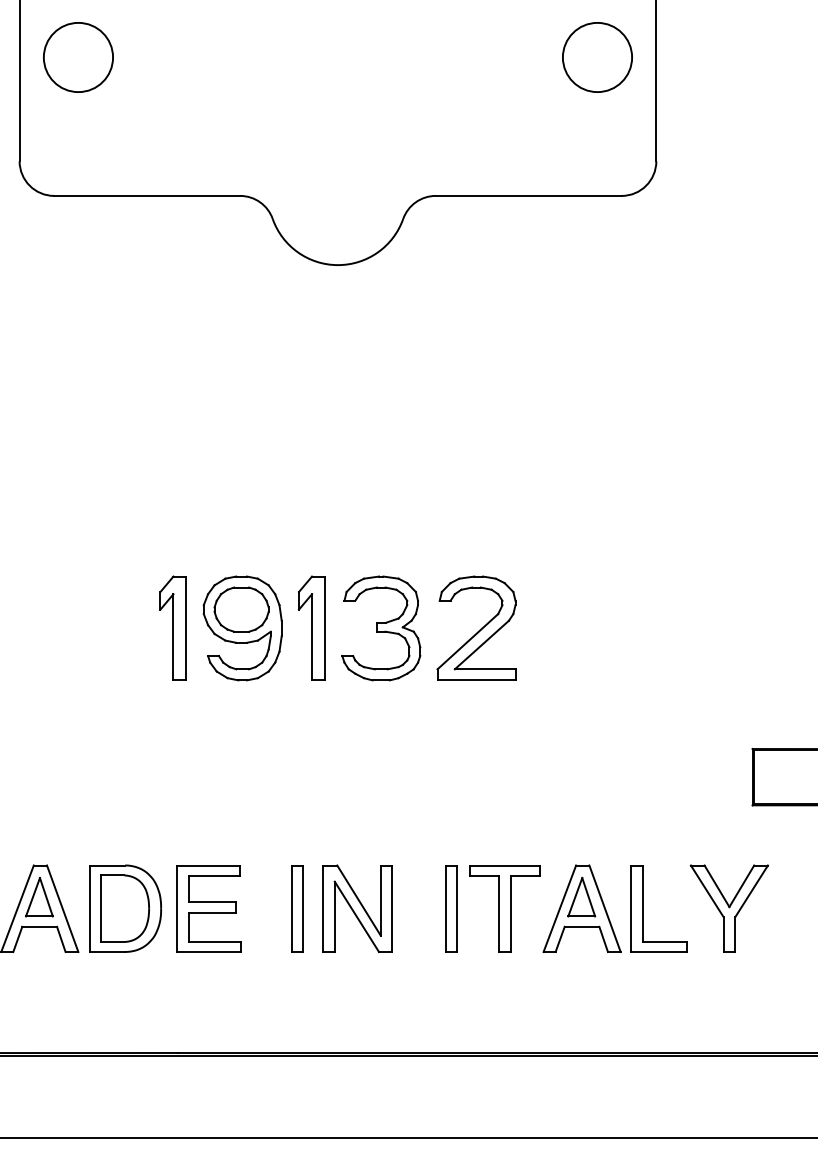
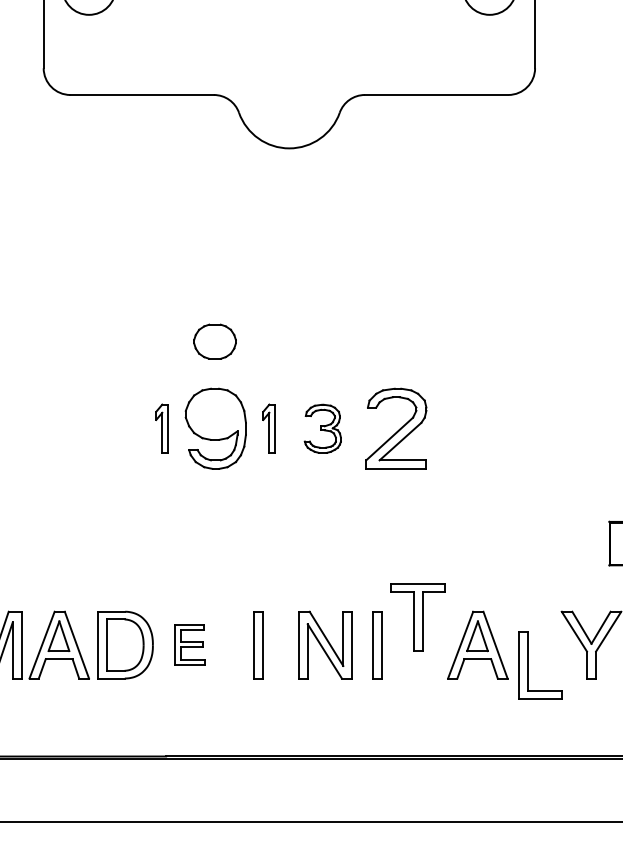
part: (241, 609) -> (214, 341), moved
part: (172, 627) -> (161, 428), size x0.6
part: (311, 627) -> (268, 428), size x0.6
part: (381, 628) -> (322, 428), size x0.6
part: (208, 908) -> (189, 644), size x0.6
part: (357, 908) -> (325, 644), moved
part: (504, 908) -> (417, 617), moved
part: (643, 908) -> (528, 665), moved

